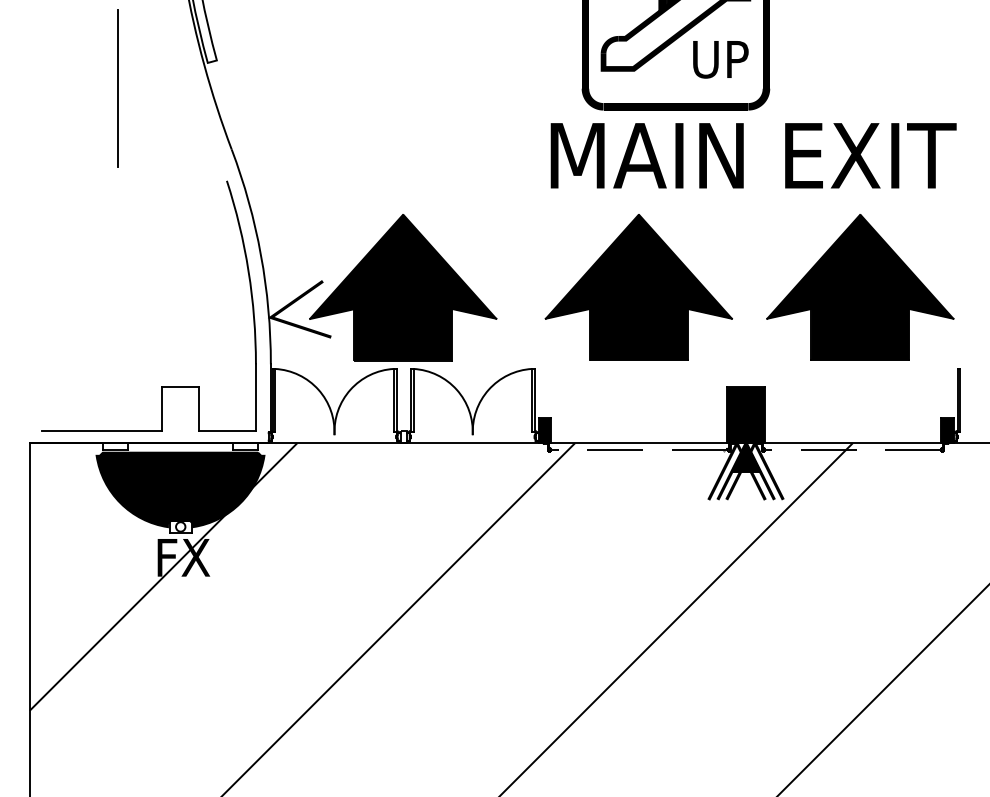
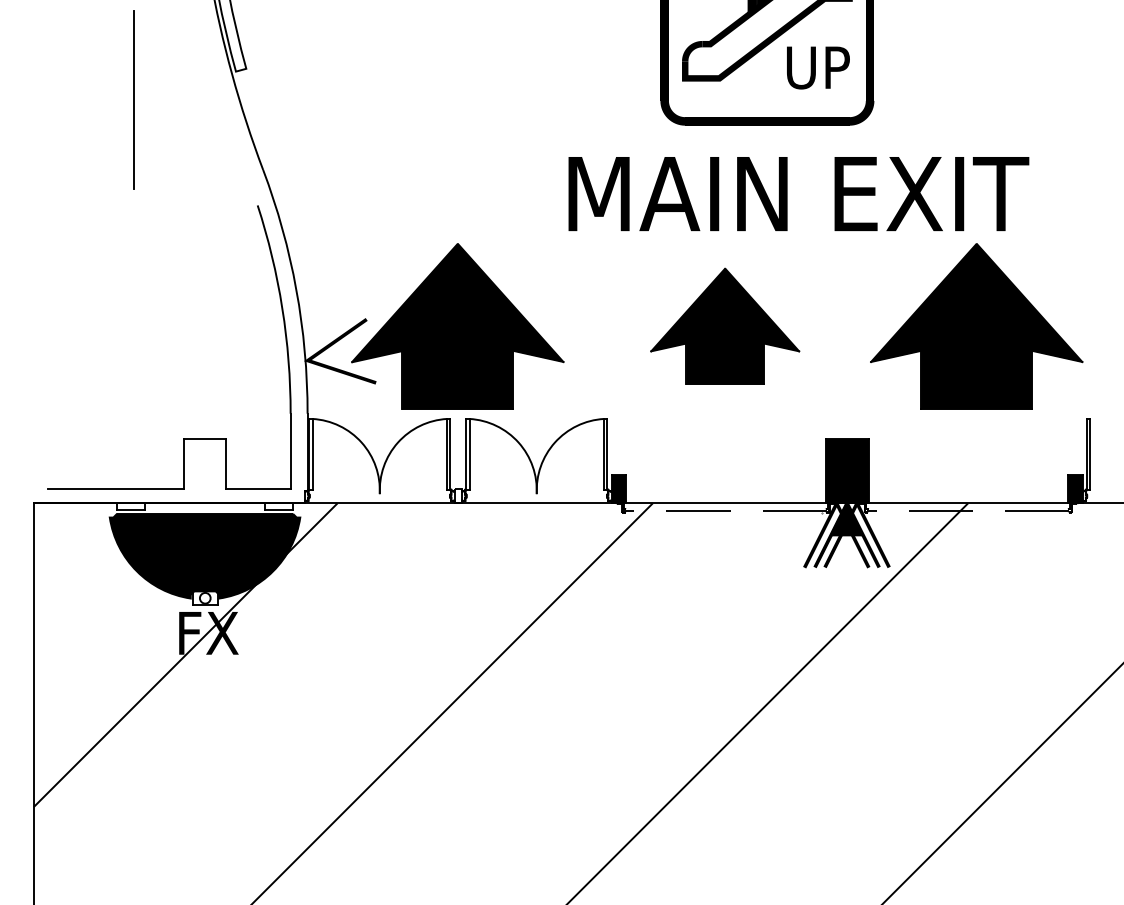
text: (753, 155) -> (798, 193), moved
part: (638, 287) -> (724, 326), size x0.7

